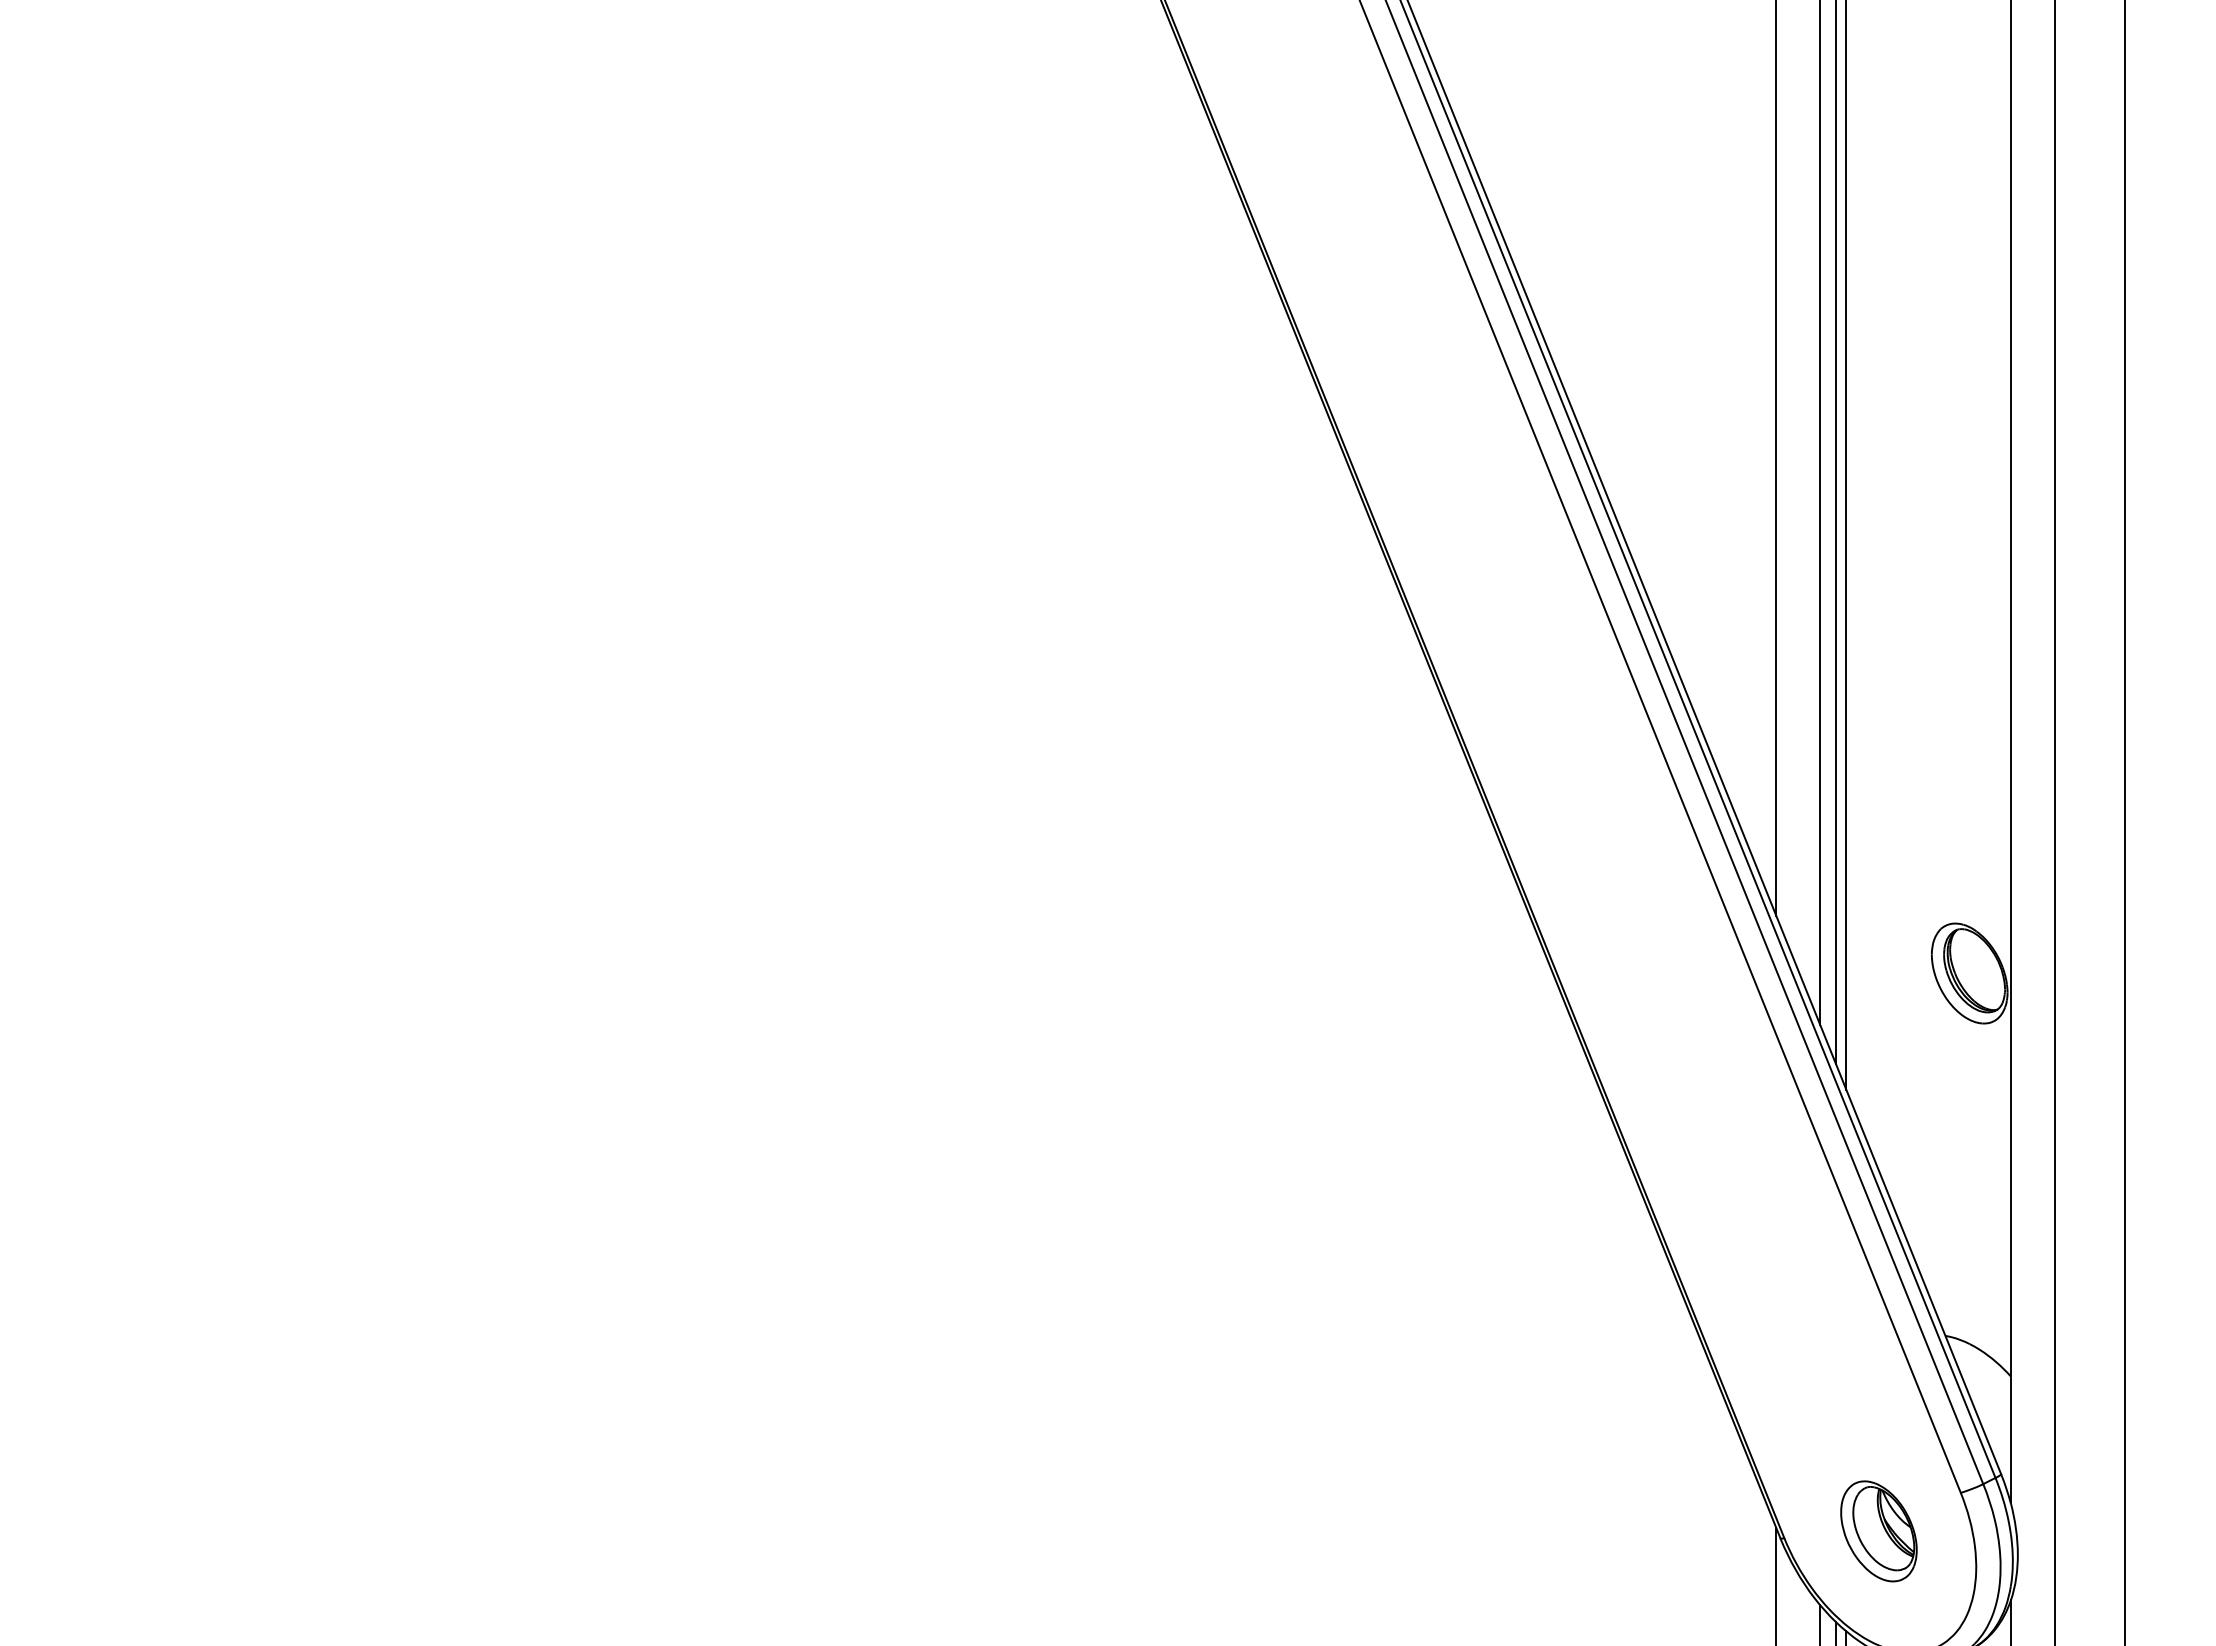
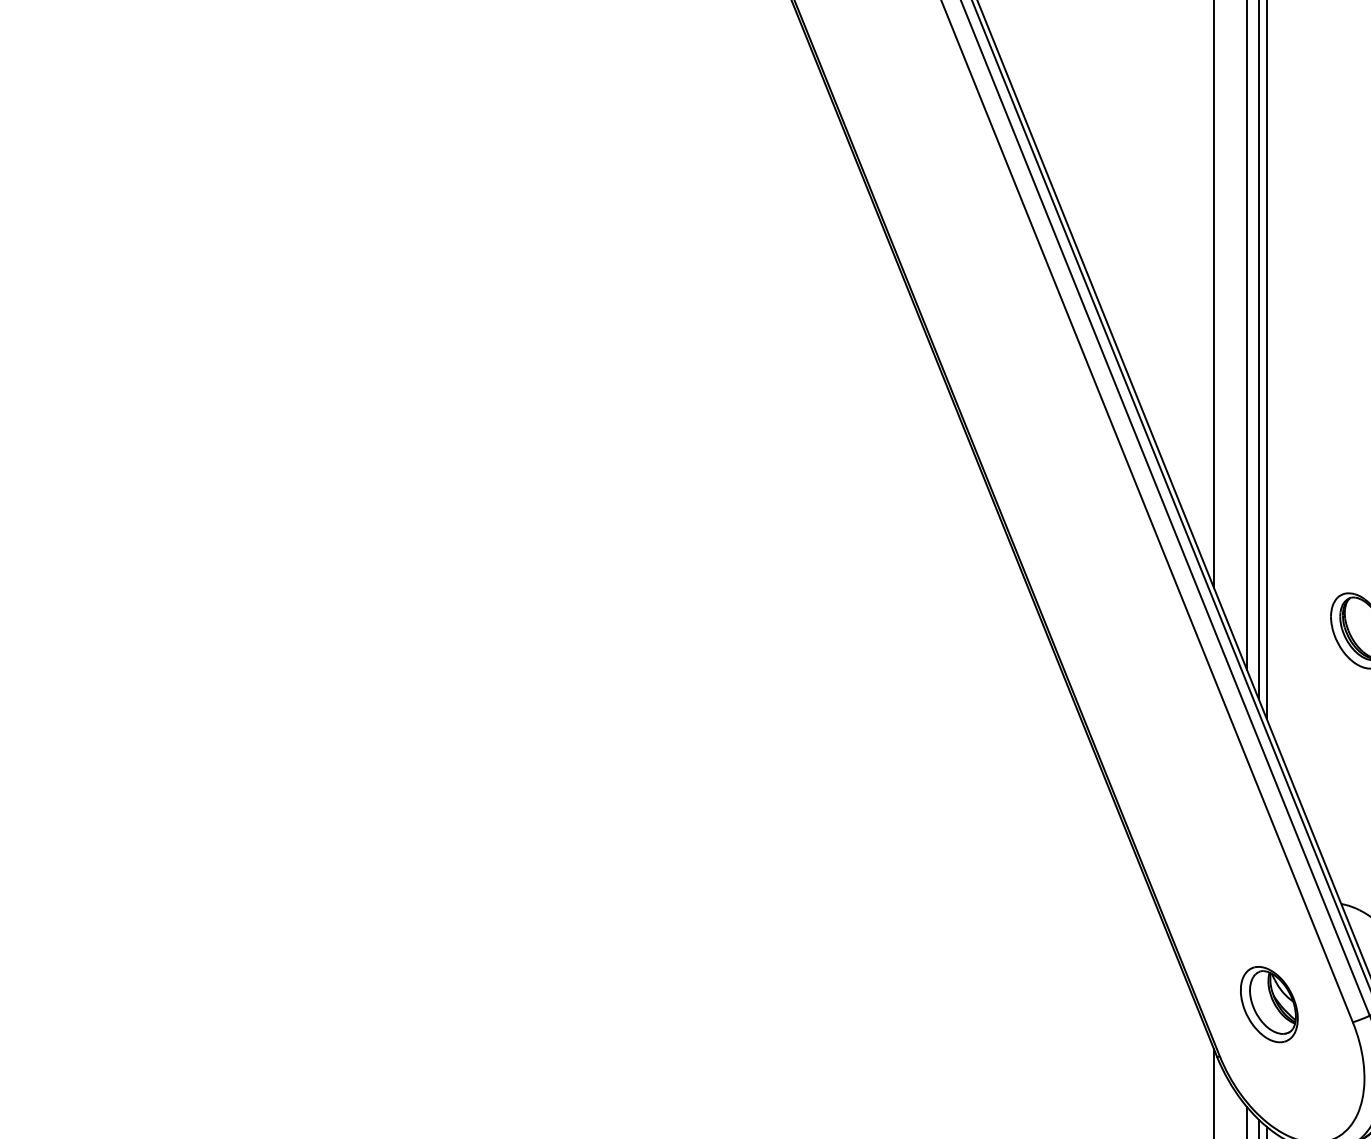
part: (1878, 1531) -> (1268, 1004), moved

